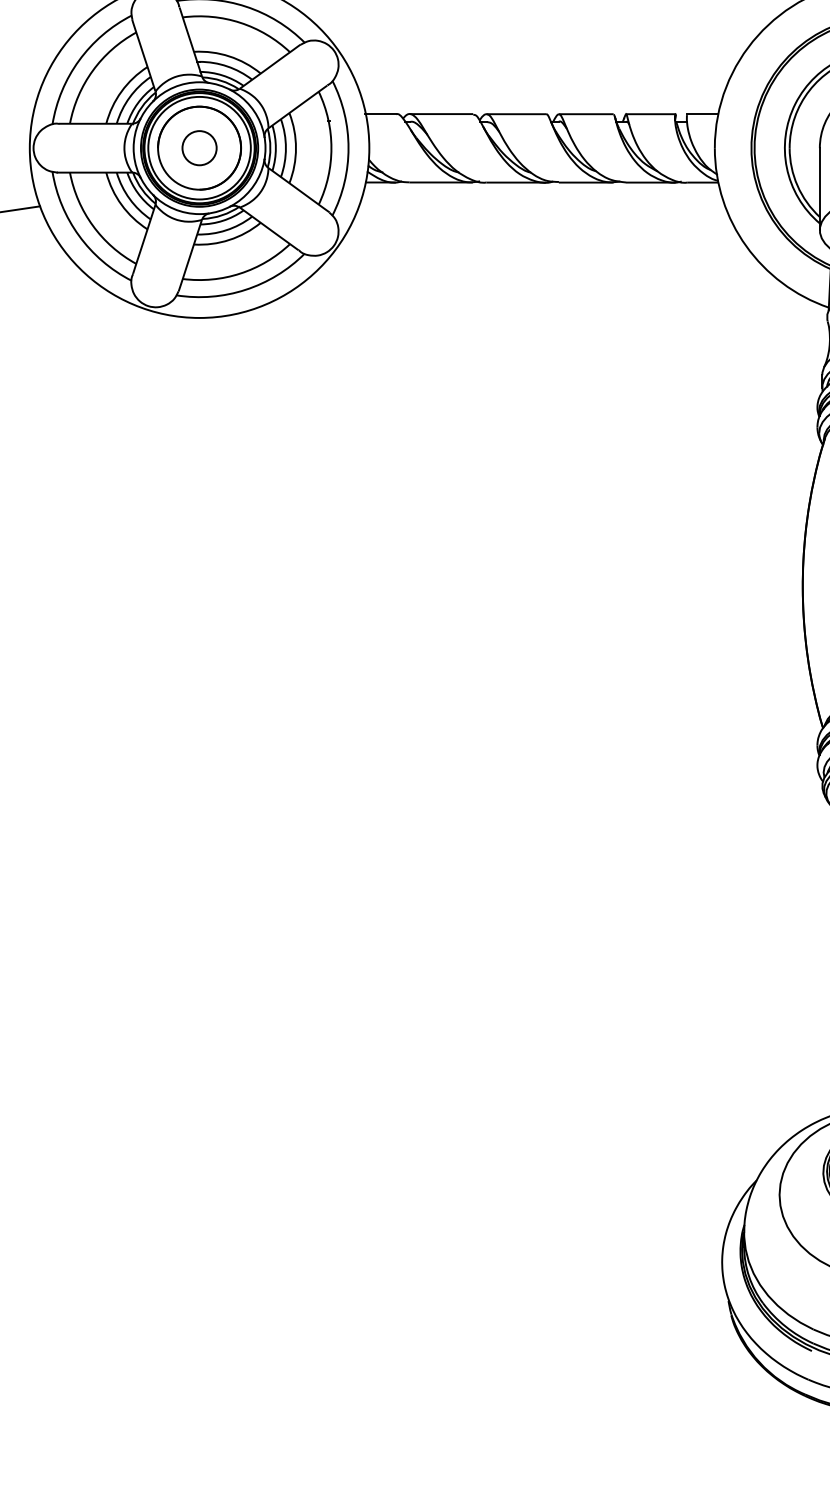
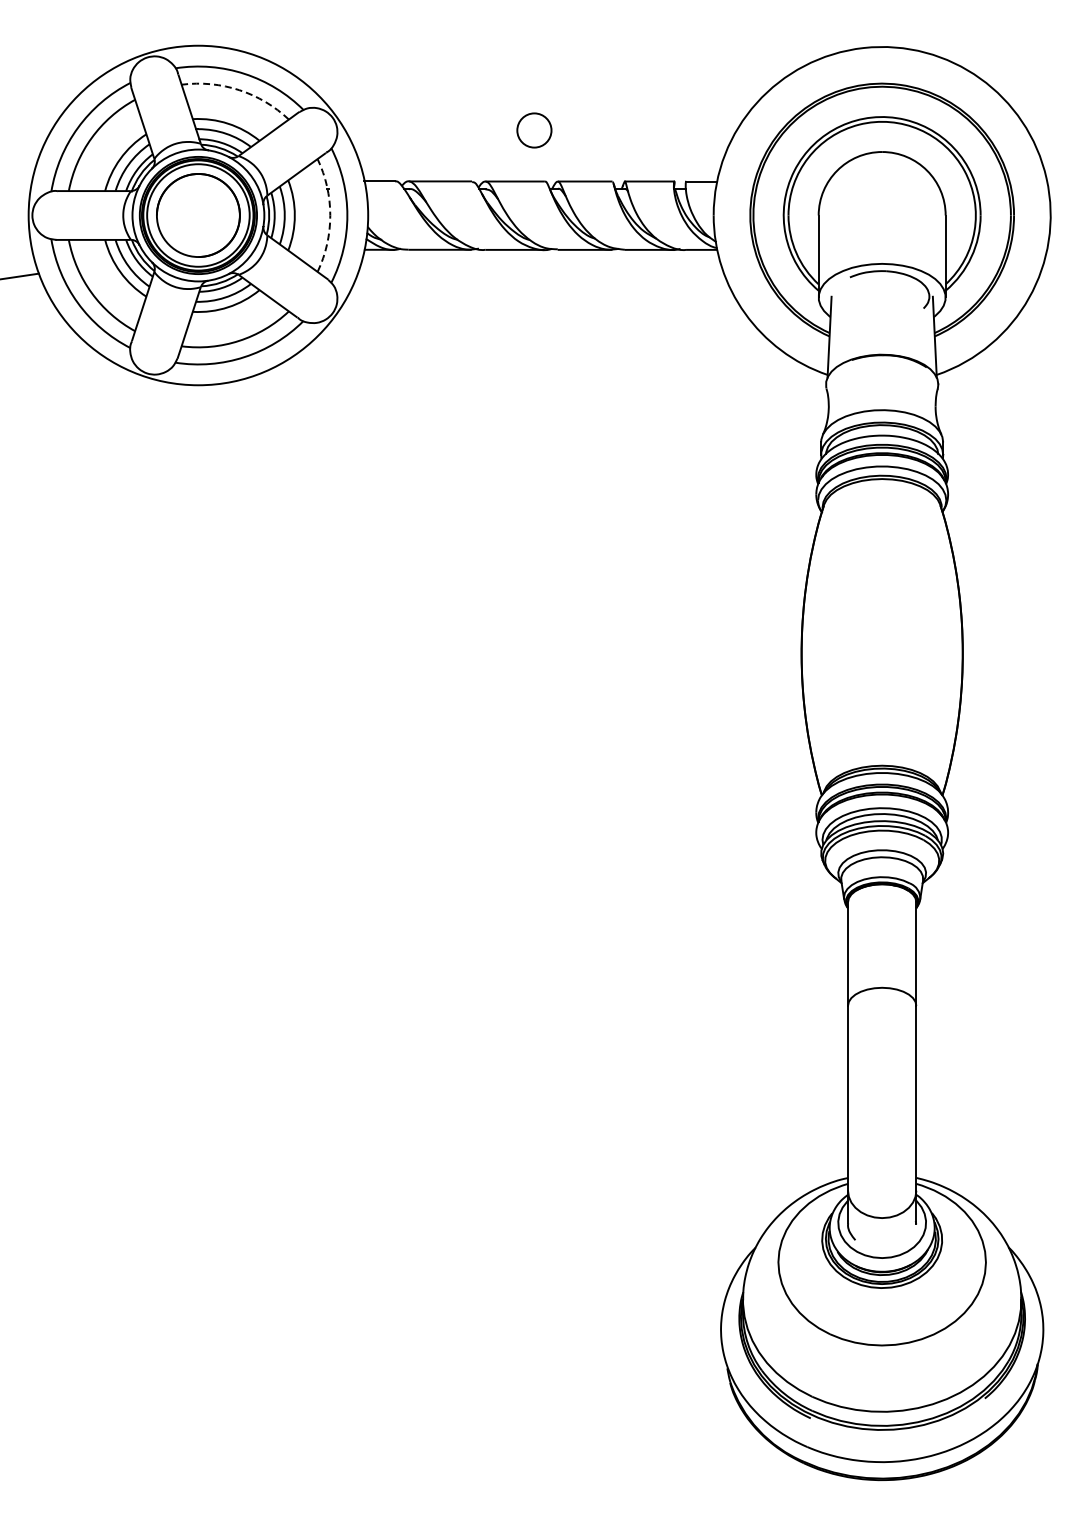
arc: (240, 23) -> (239, 90), solid -> dashed
circle: (199, 148) -> (534, 130), moved
arc: (331, 148) -> (330, 215), solid -> dashed

